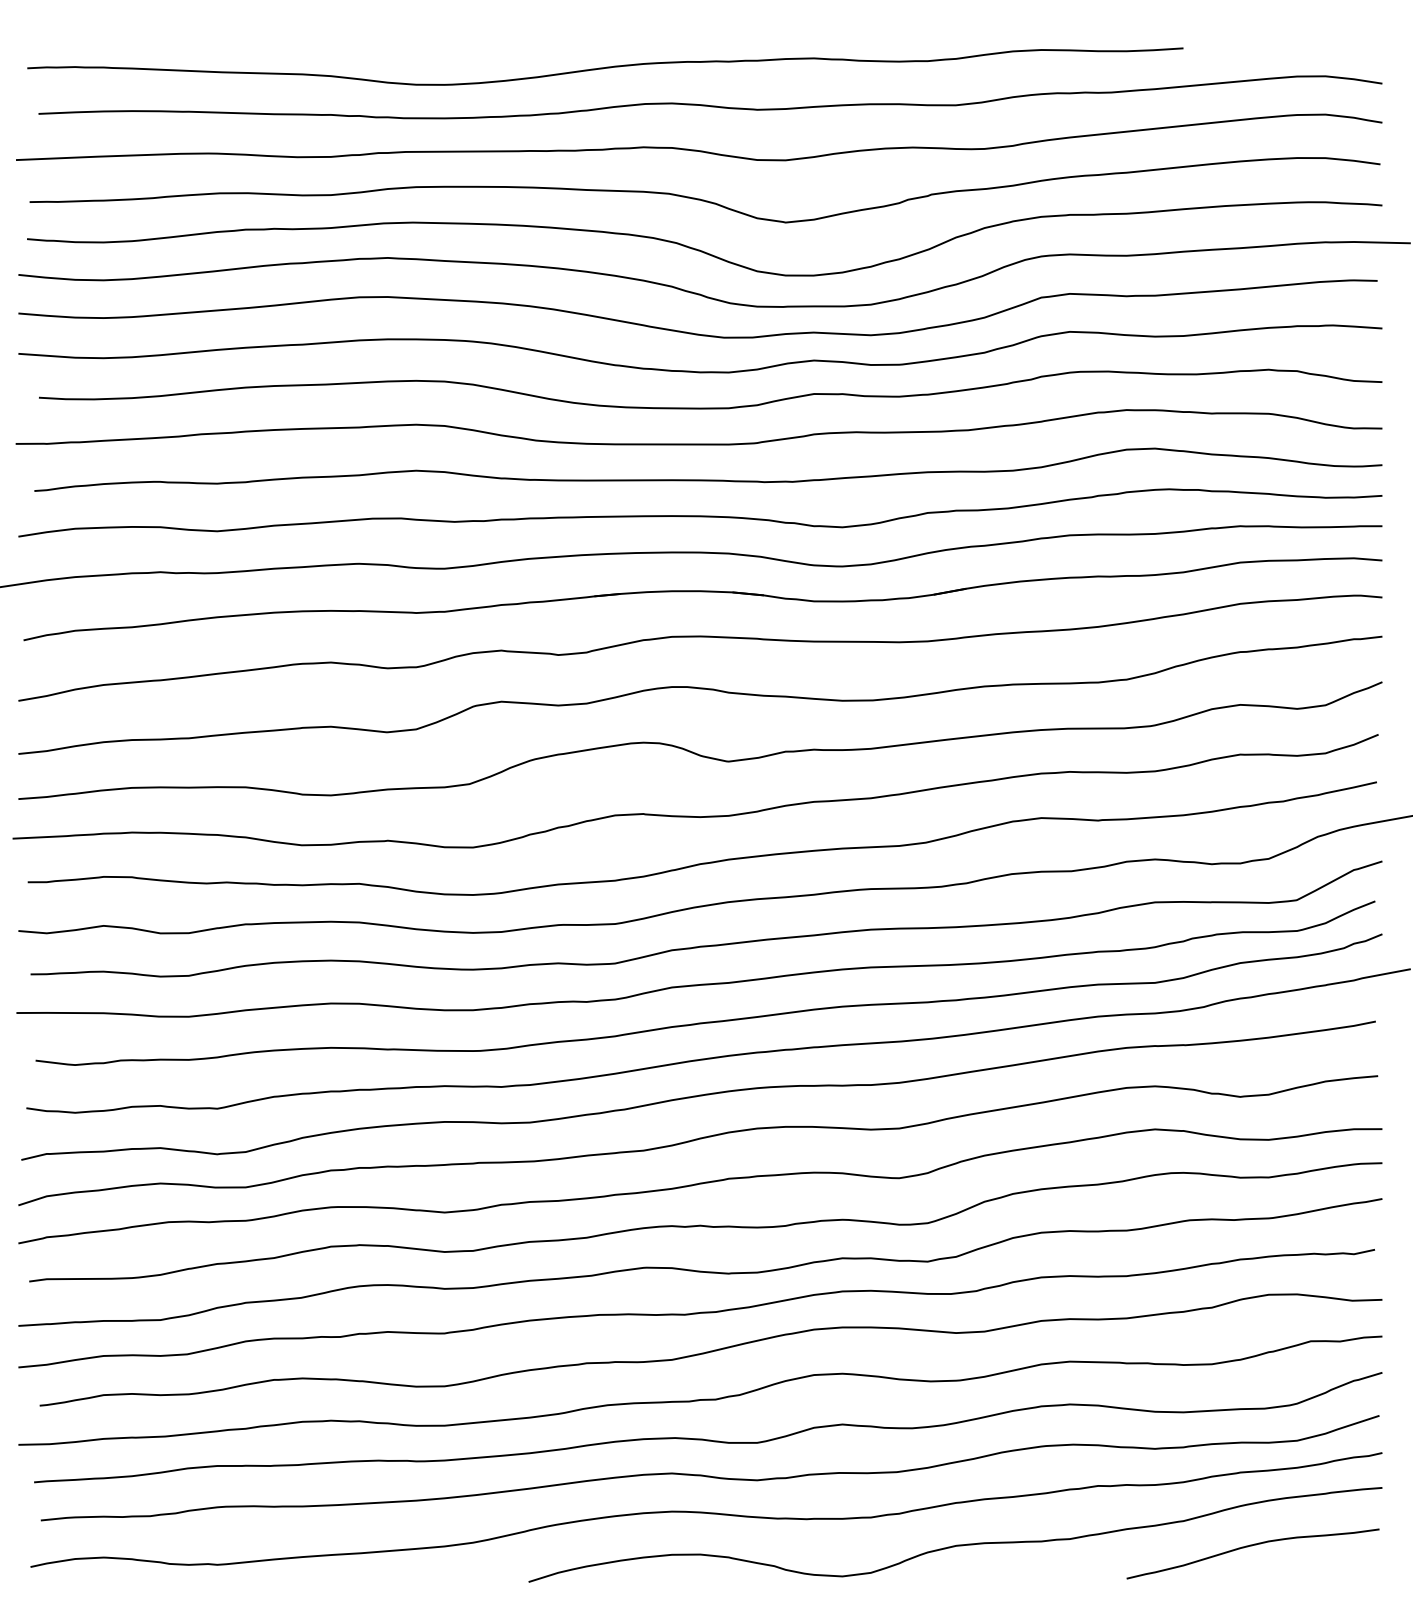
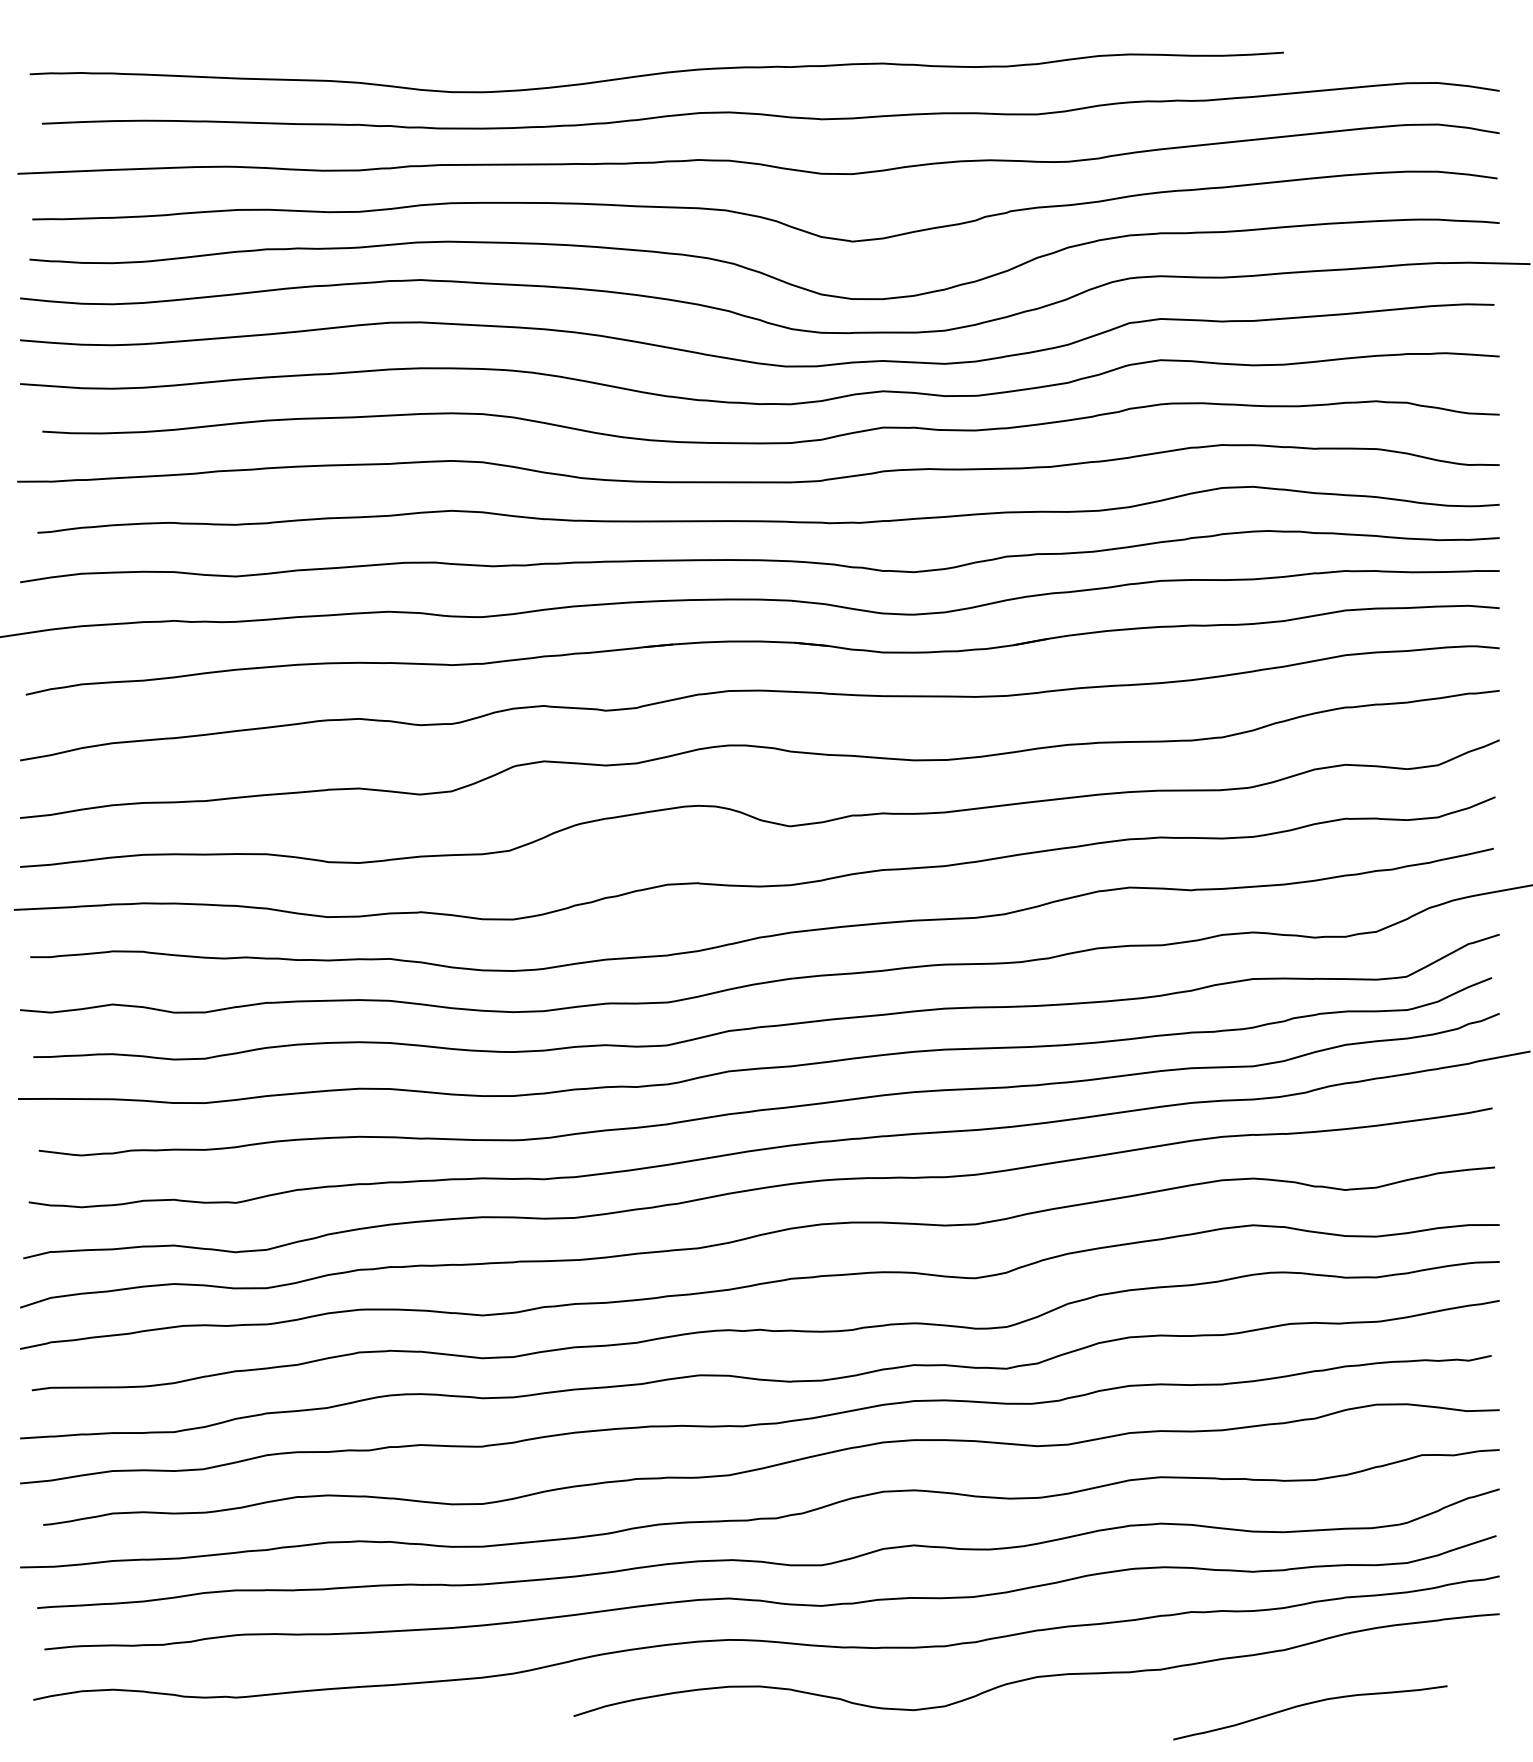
curve: (1252, 1546) -> (1309, 1704), moved

